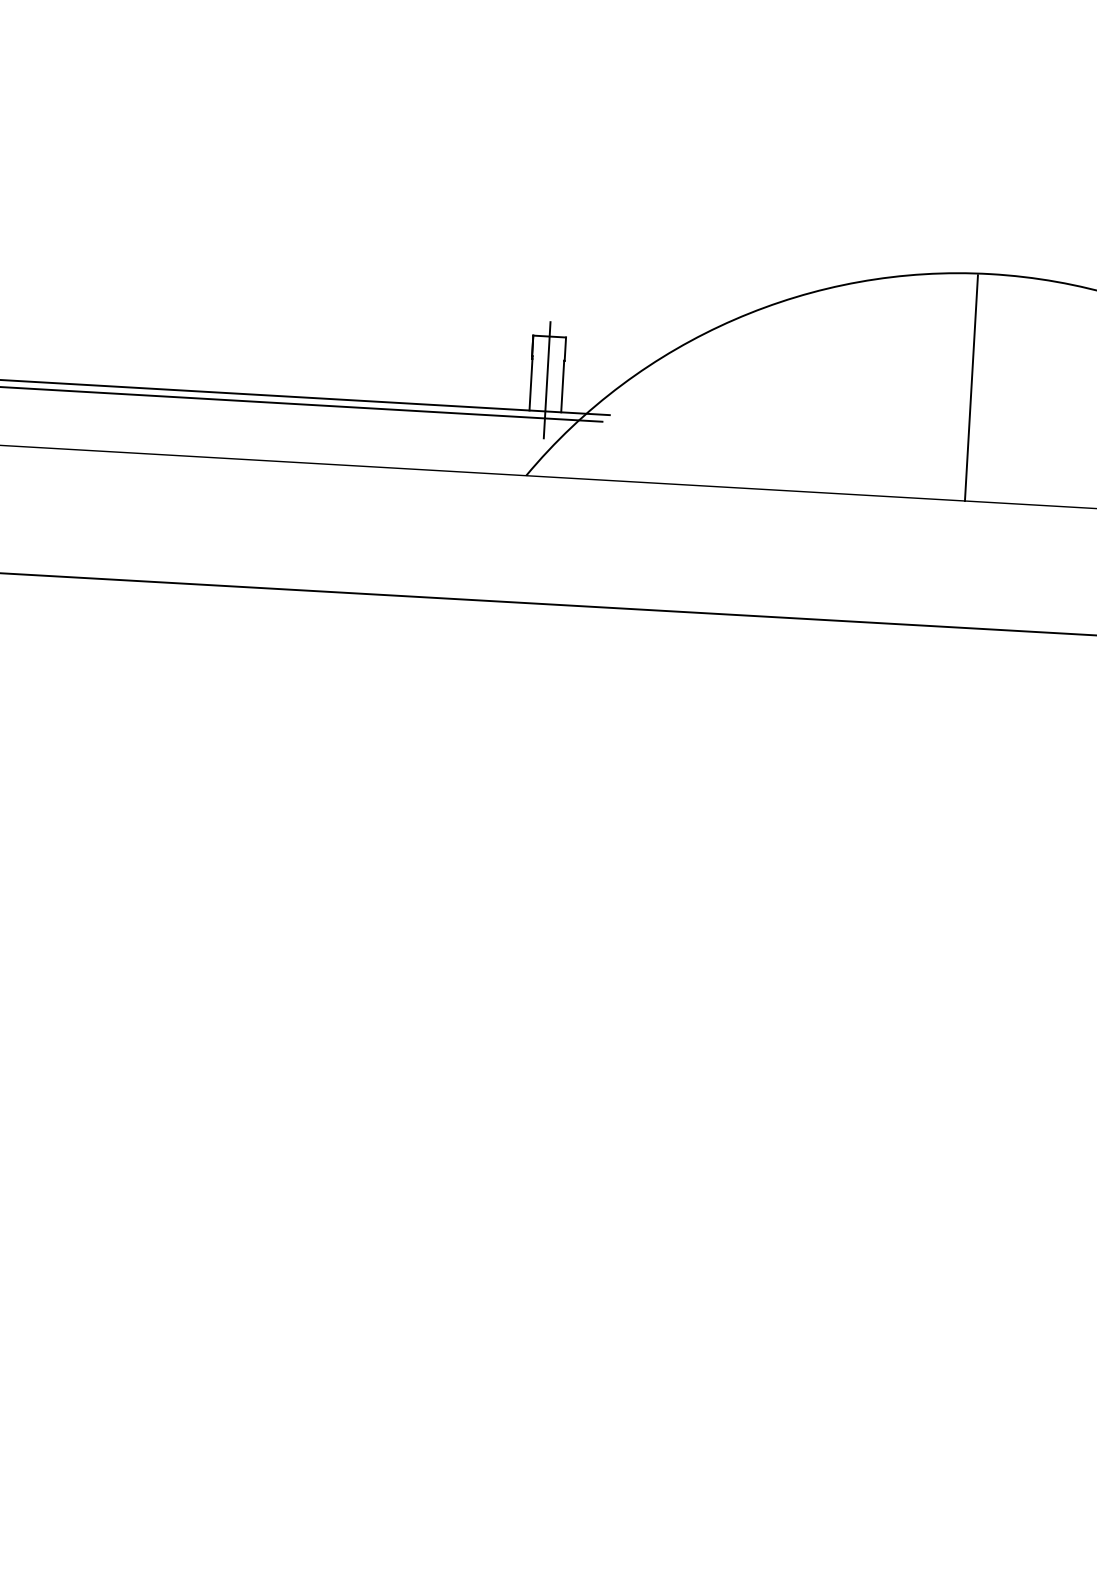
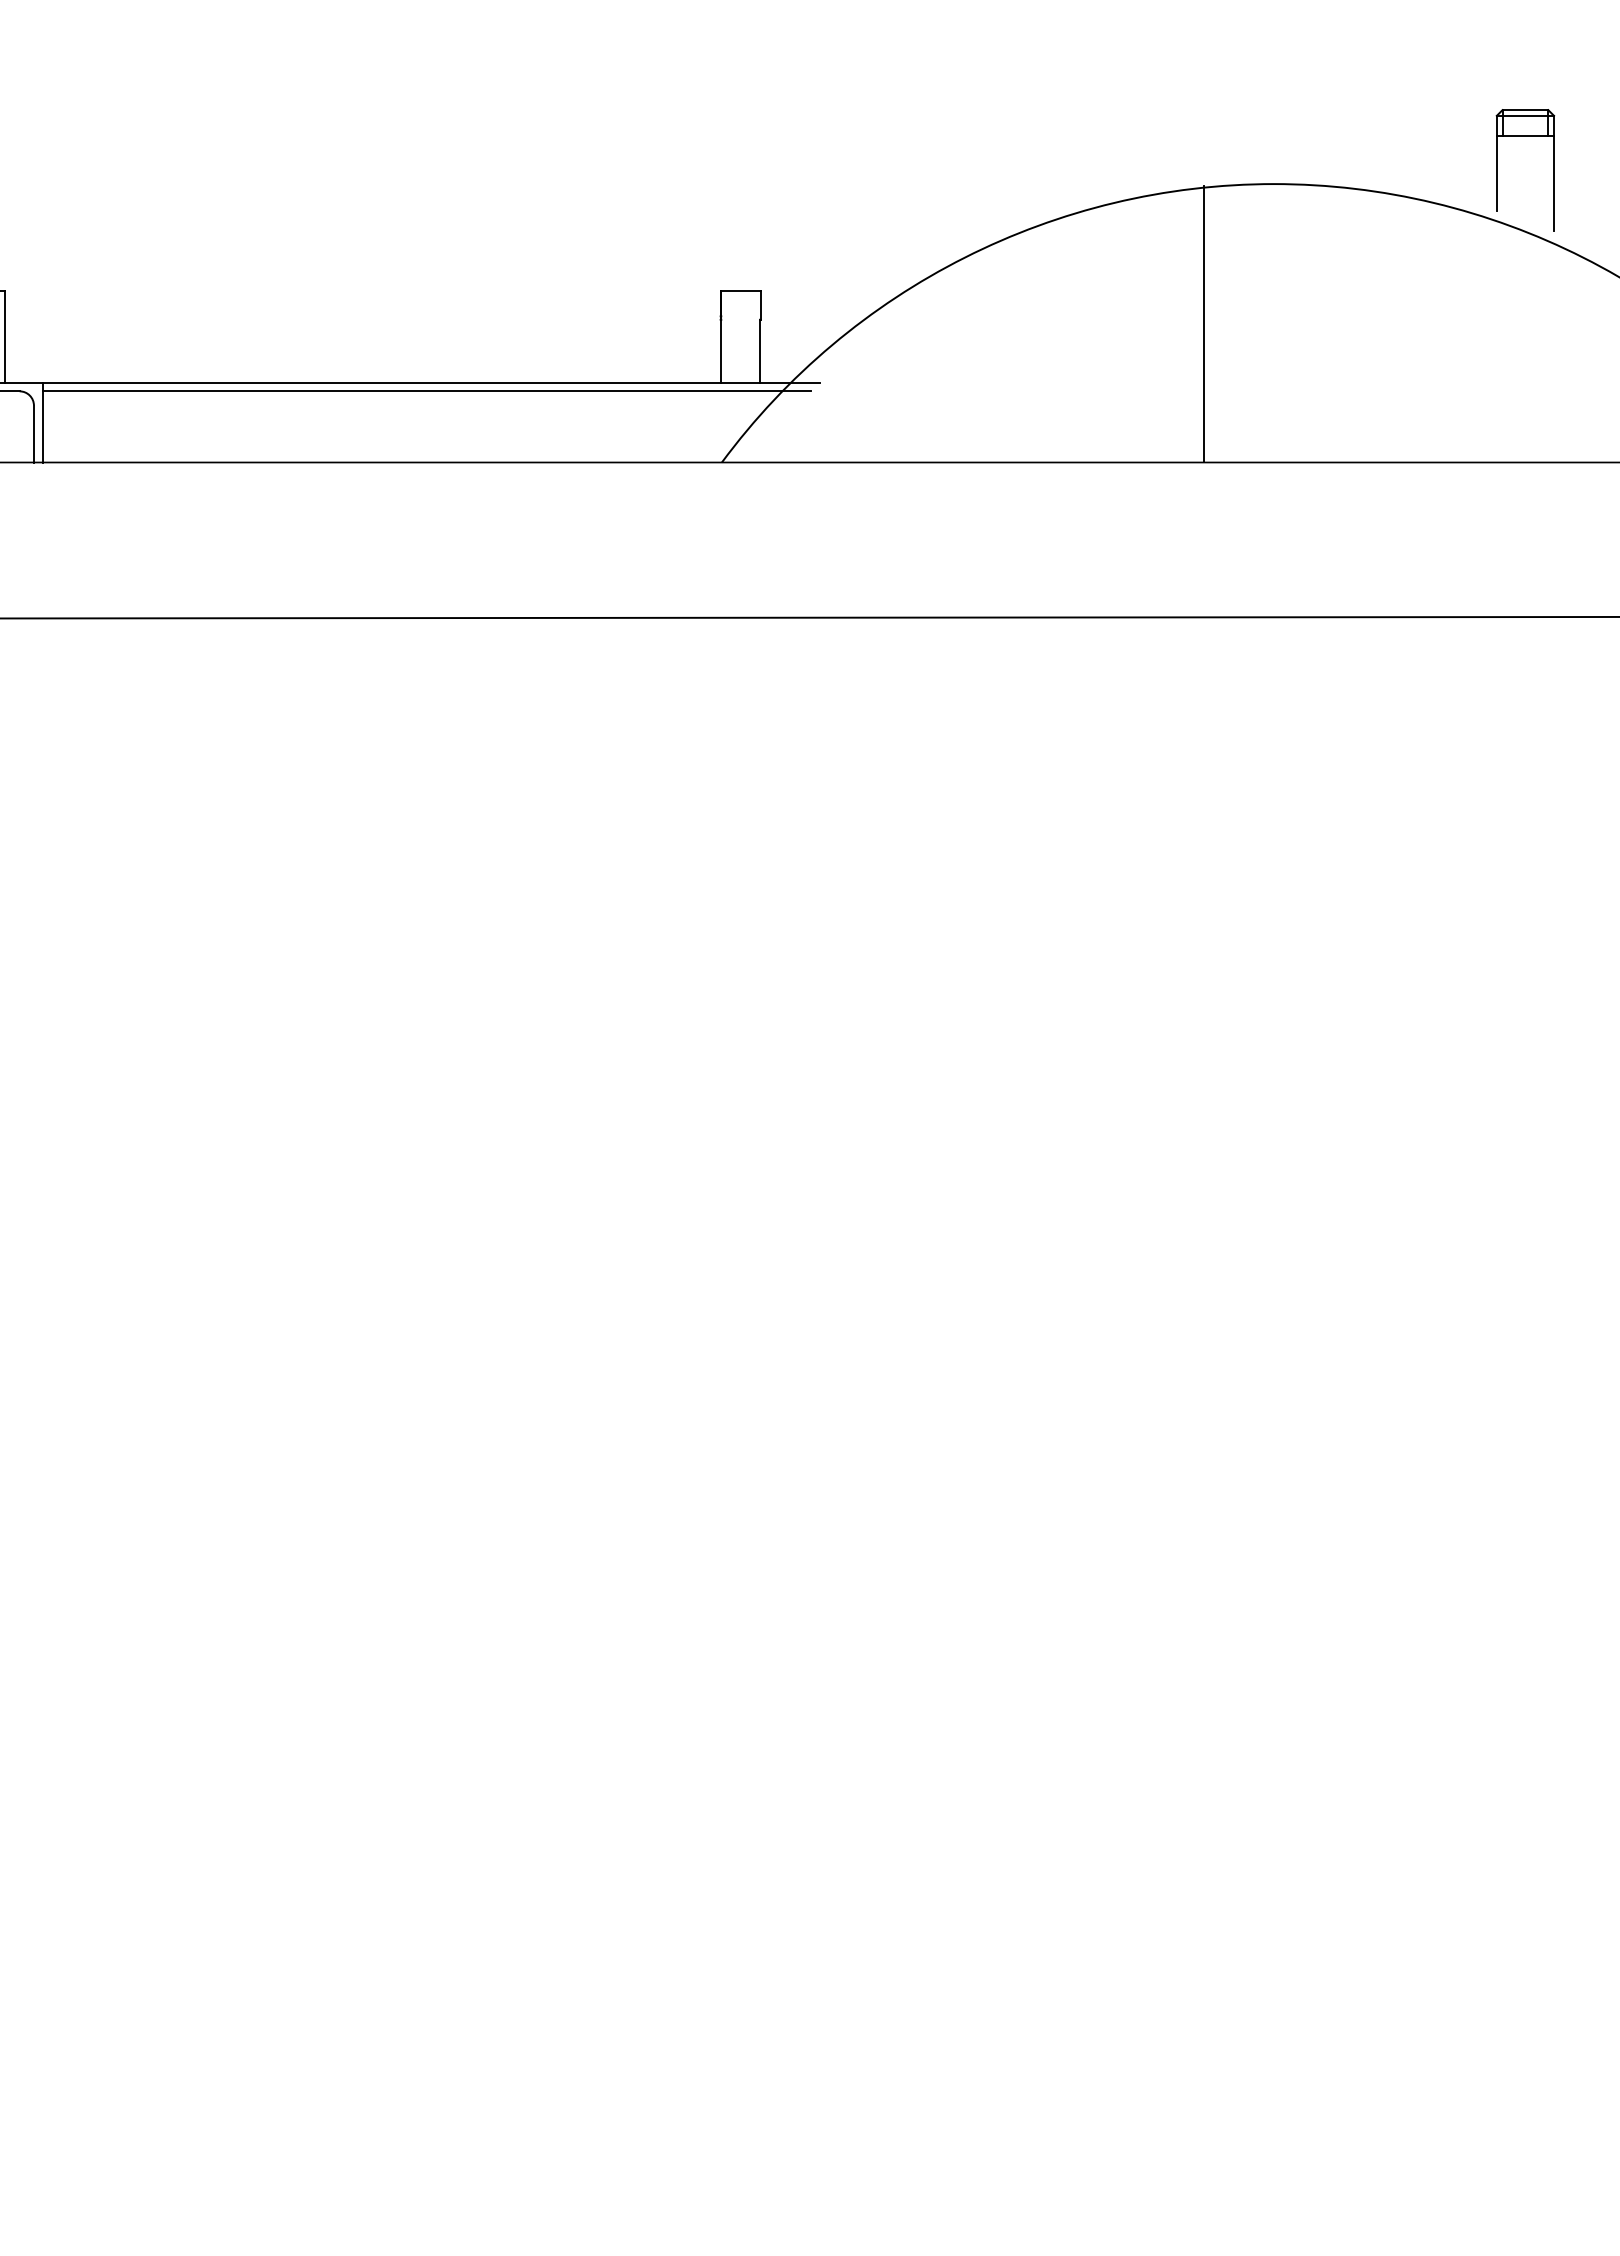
line: (546, 380) -> (740, 344), removed
line: (971, 388) -> (1203, 324), moved

